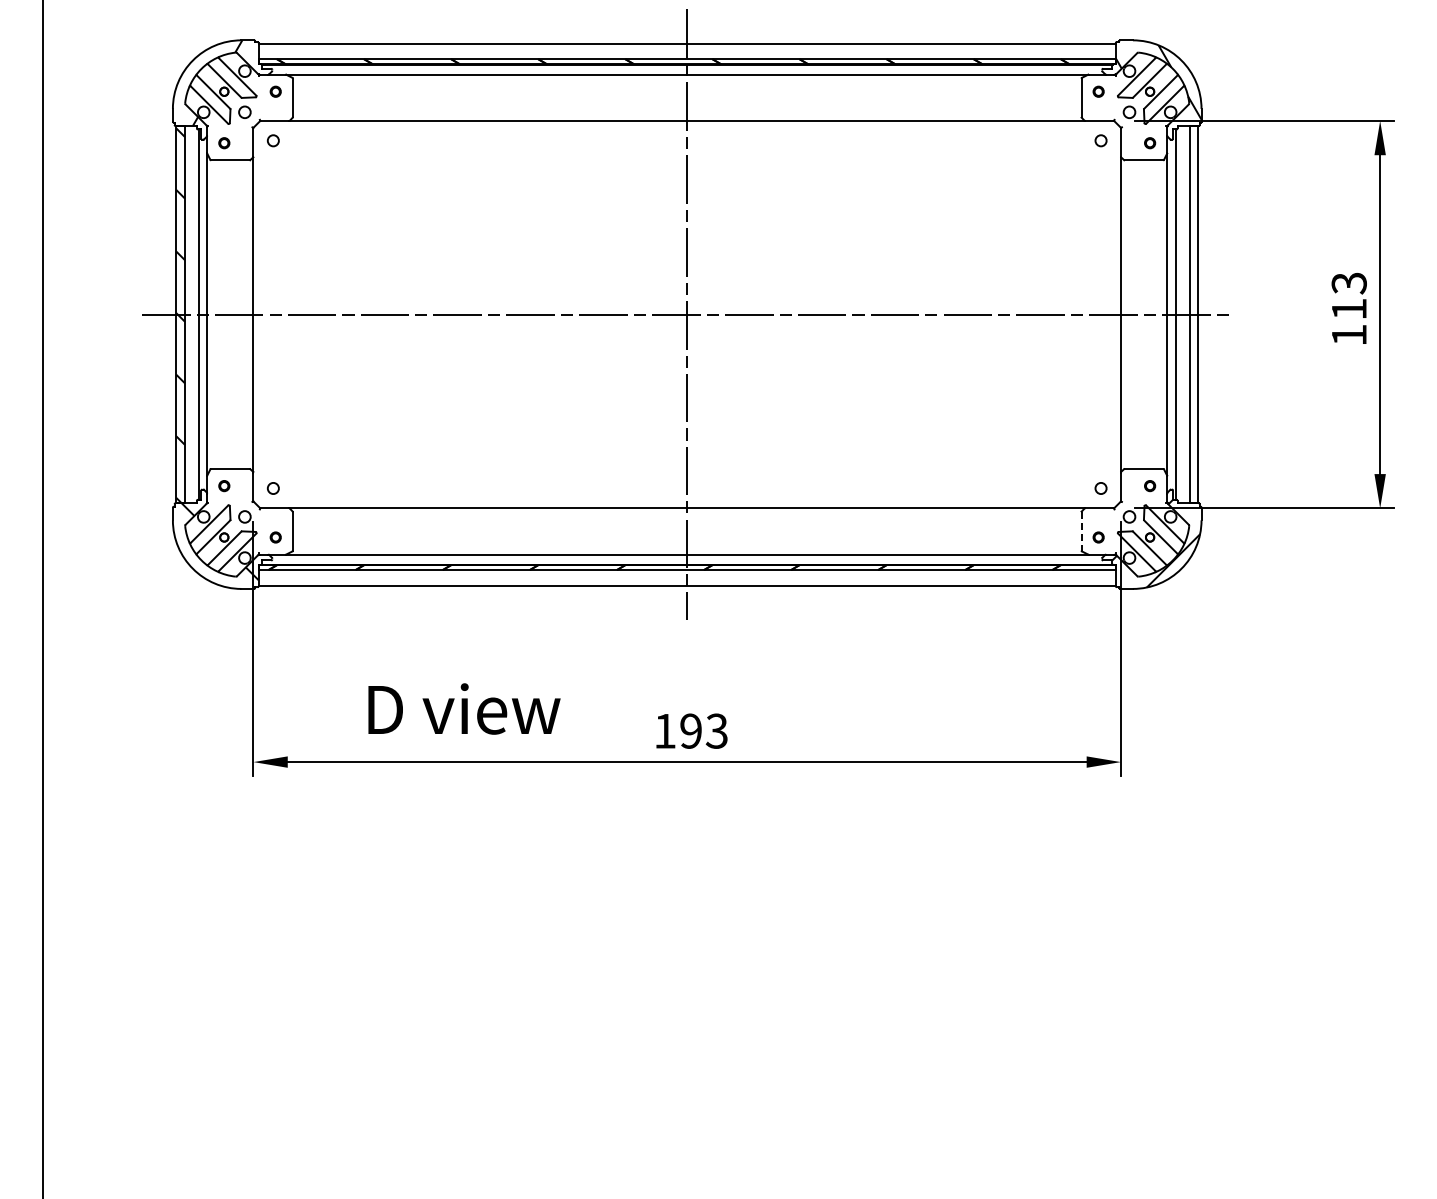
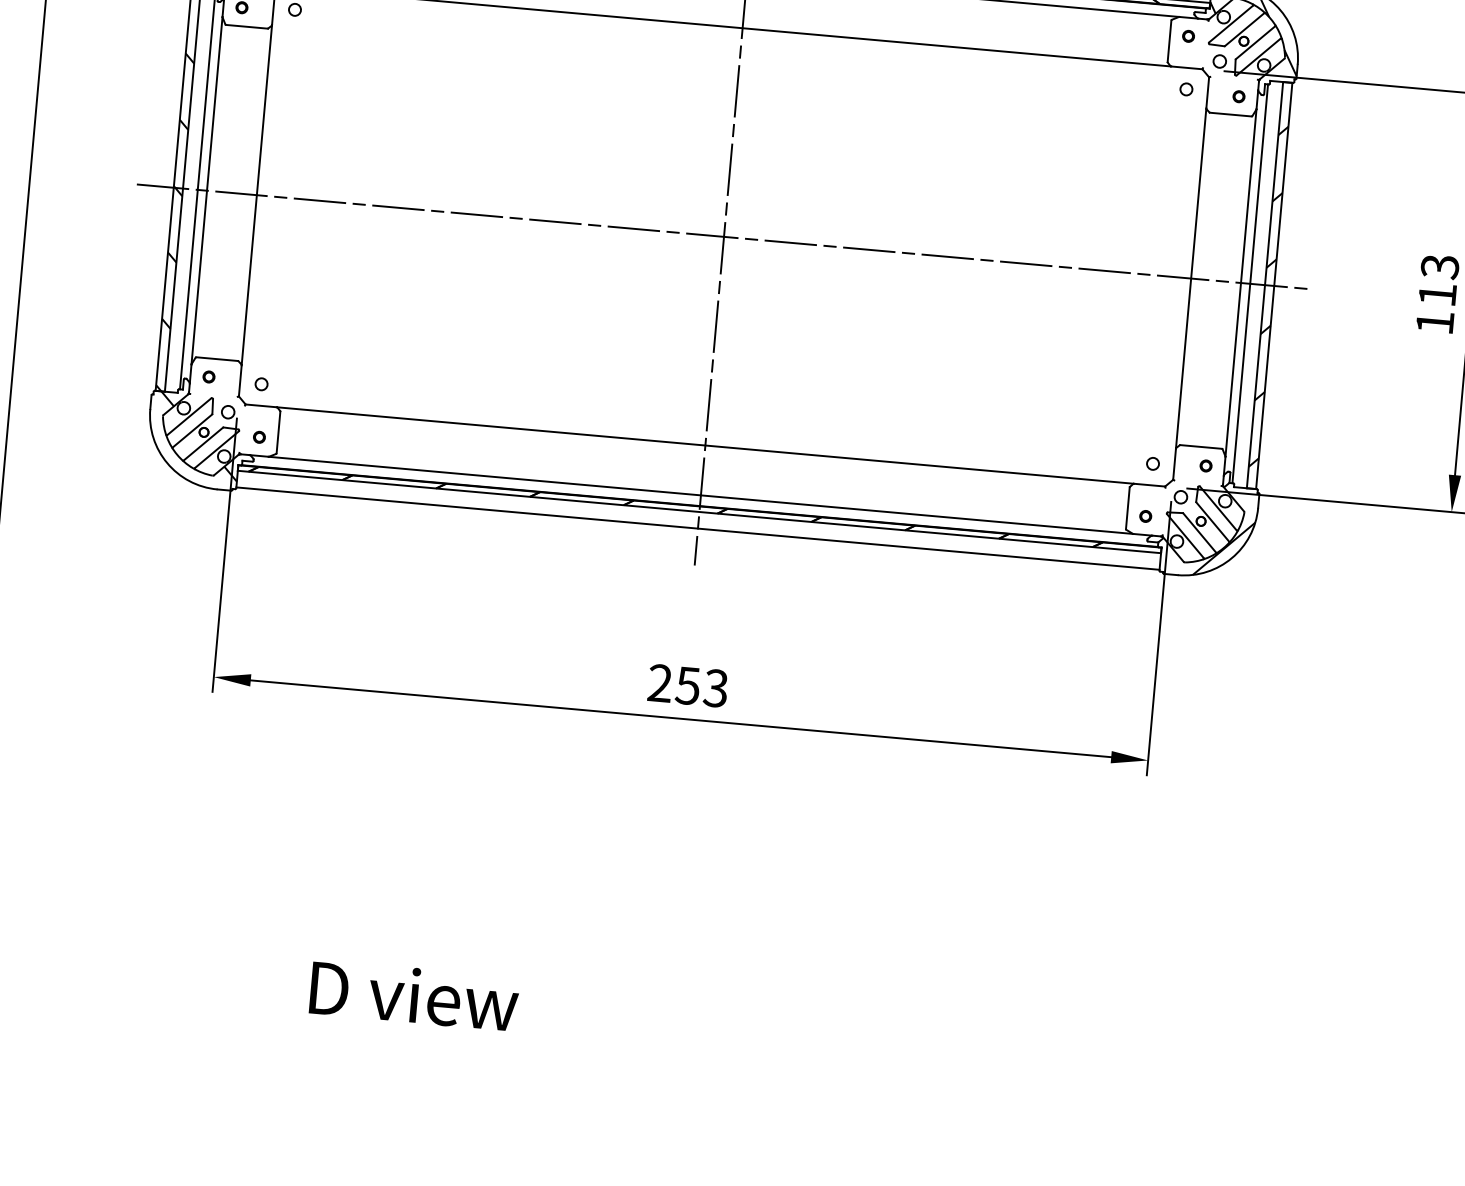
hatch: (1193, 324) -> (1268, 296), added
line: (1081, 531) -> (1127, 508), dashed -> solid
text: (464, 708) -> (414, 995), moved
text: (677, 730) -> (673, 683), 193 -> 253

